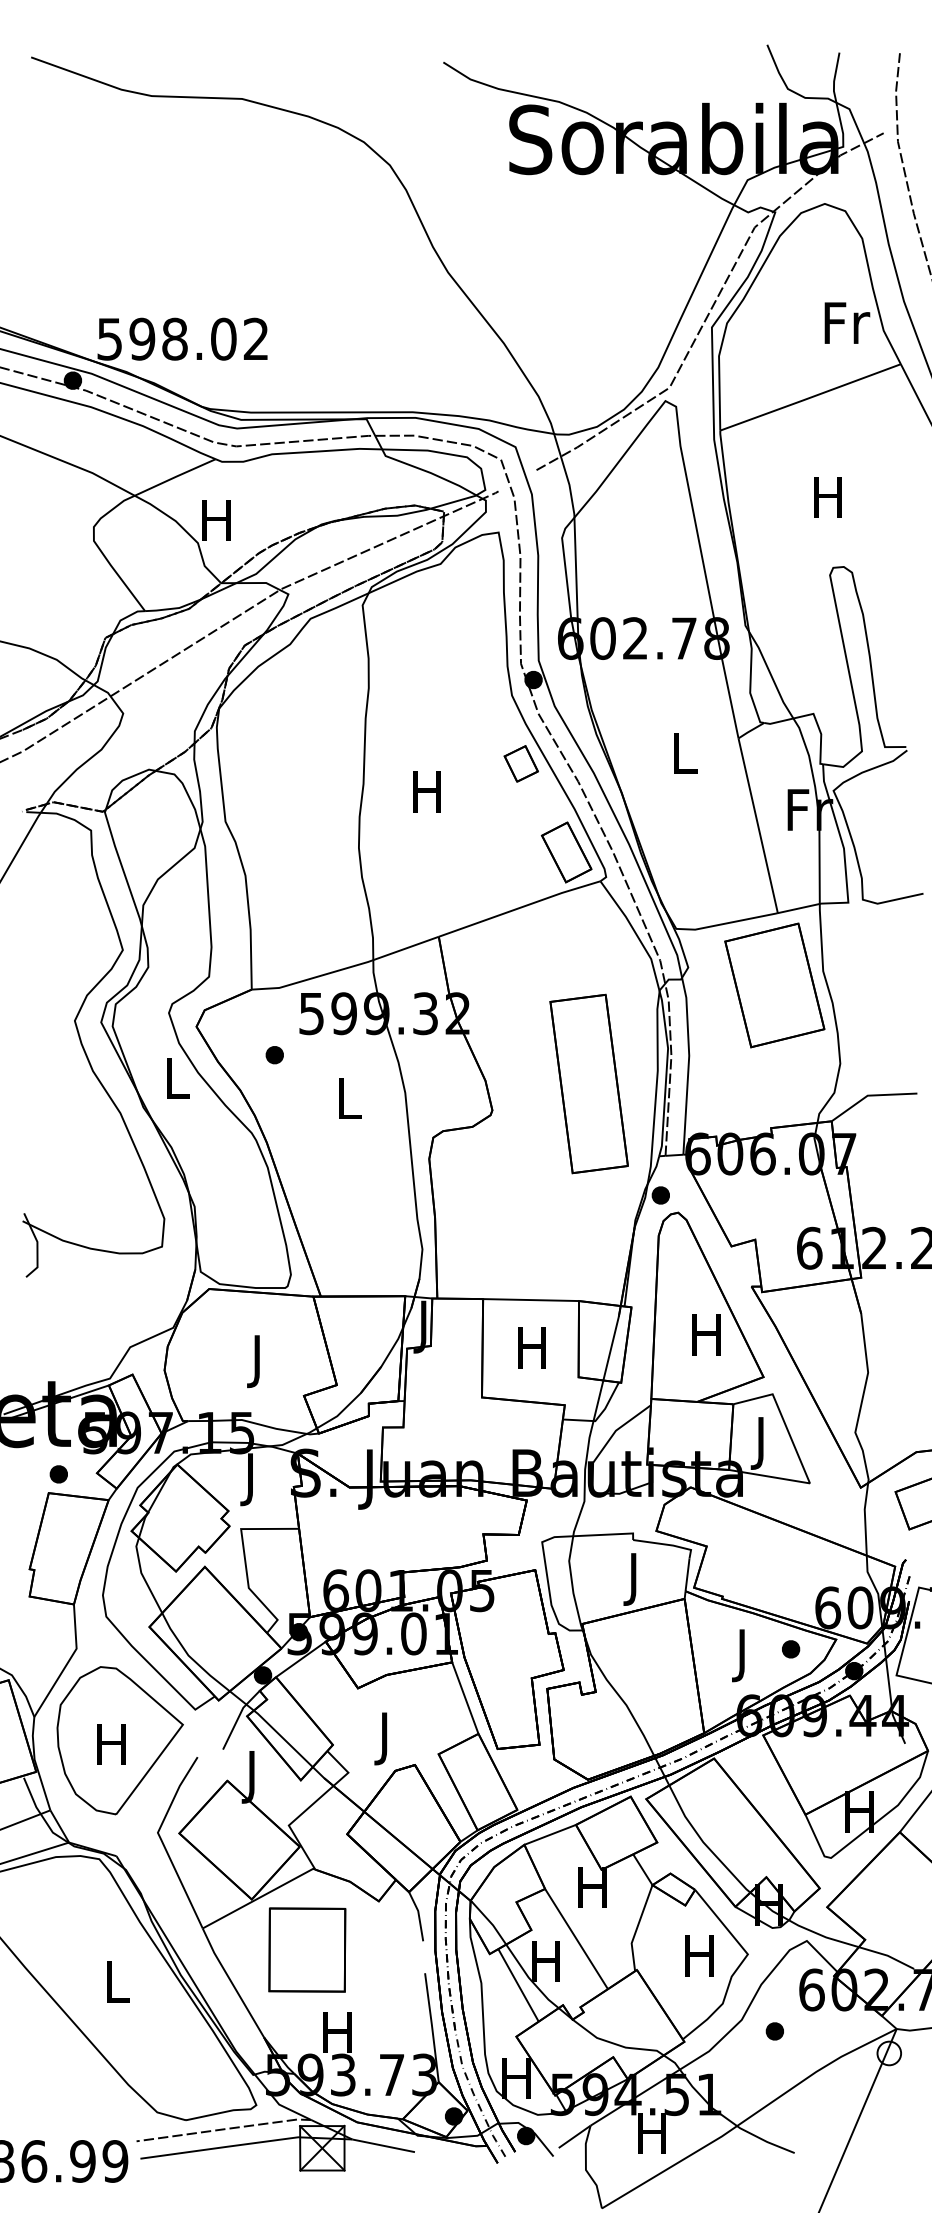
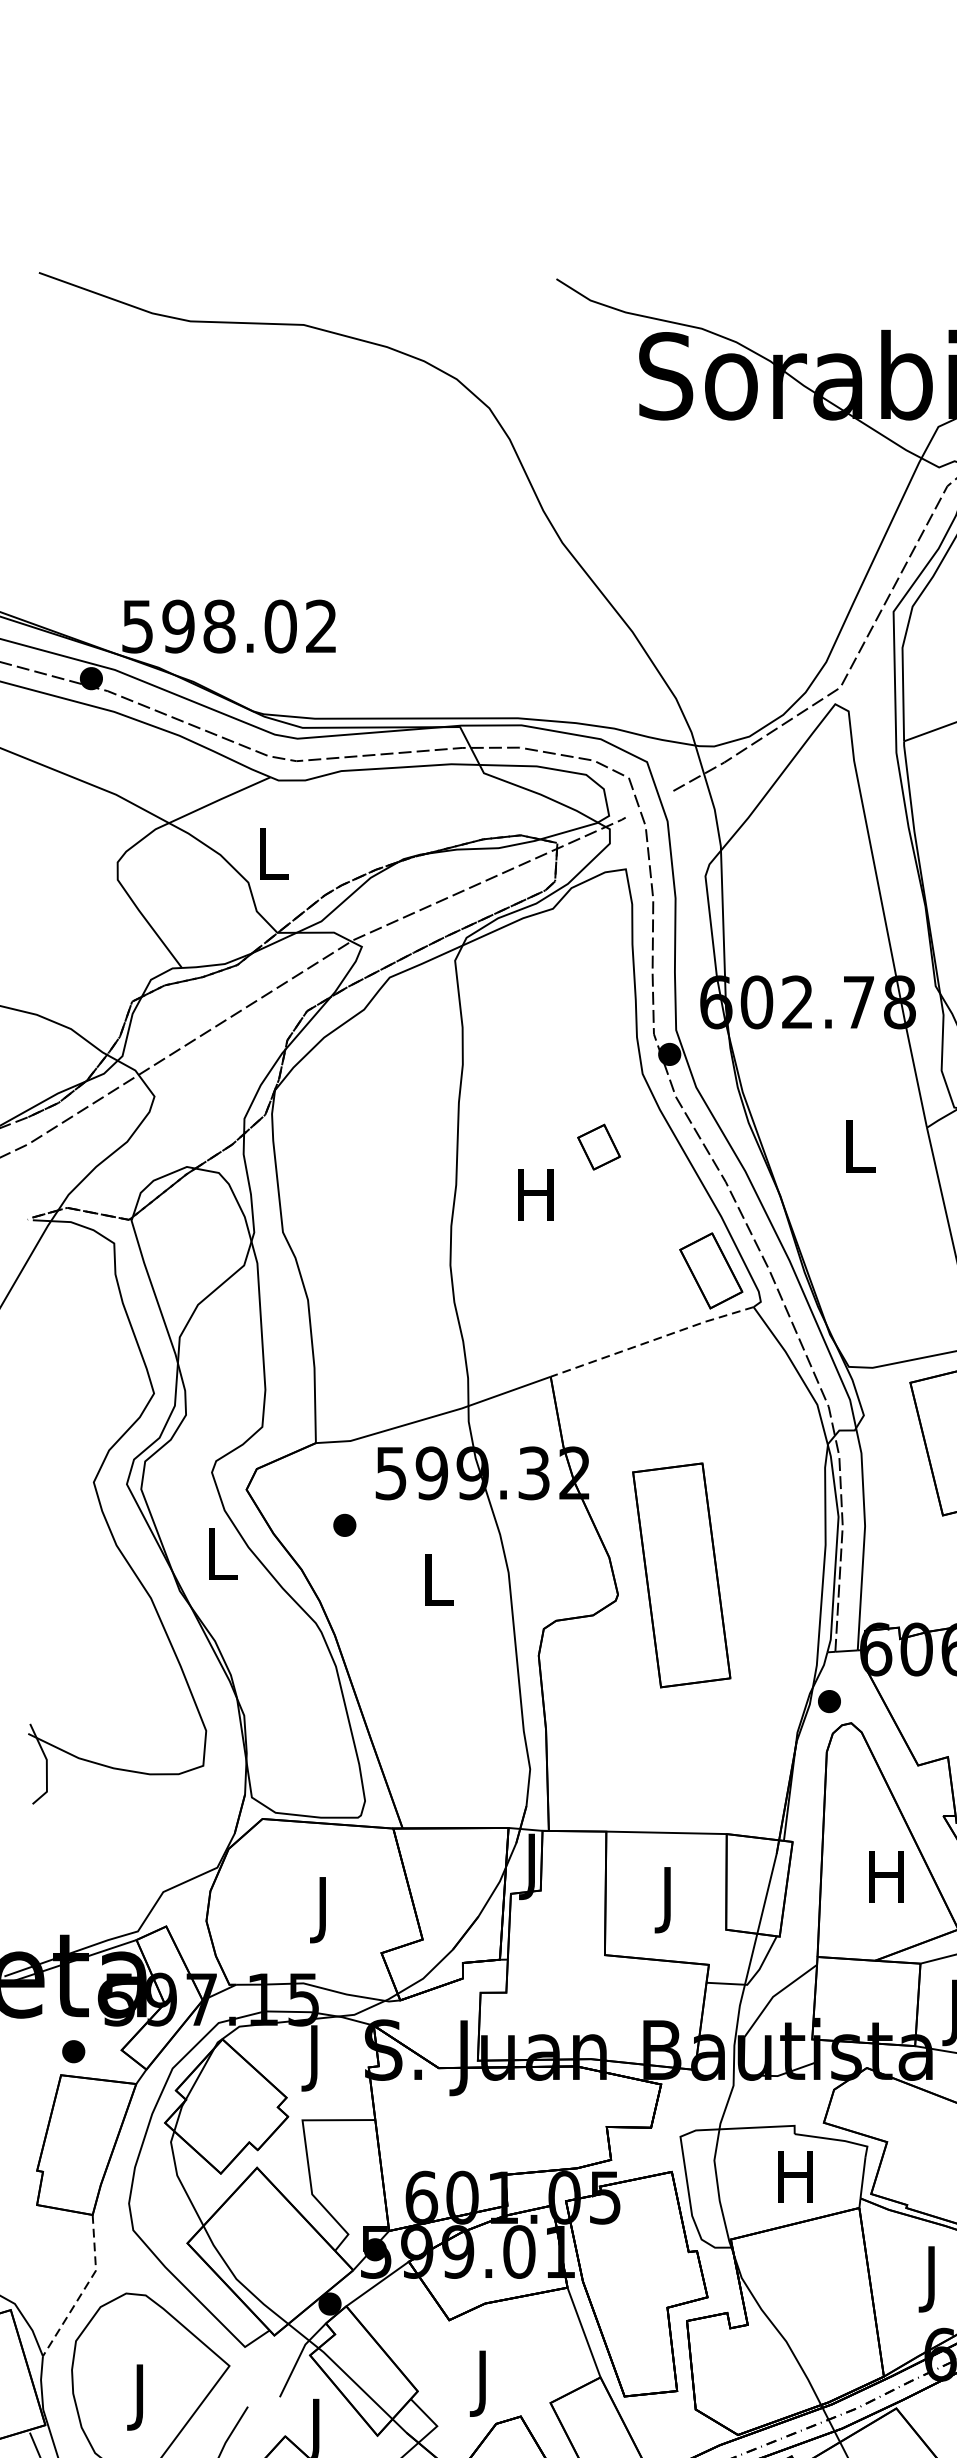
text: (216, 520) -> (271, 854), H -> L
part: (520, 763) -> (598, 1146), moved
line: (519, 908) -> (652, 1341), solid -> dashed
part: (588, 1083) -> (680, 1574), moved
text: (531, 1353) -> (667, 1899), H -> J
text: (633, 1579) -> (795, 2183), J -> H
line: (67, 1663) -> (84, 2289), solid -> dashed
text: (111, 1749) -> (139, 2397), H -> J

